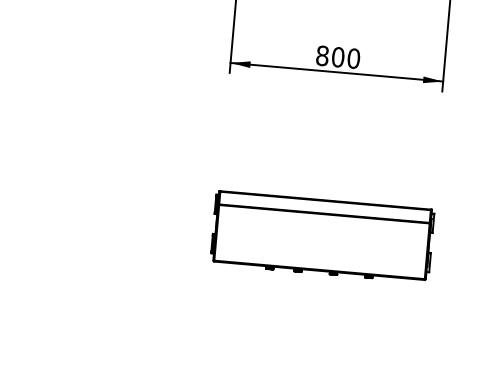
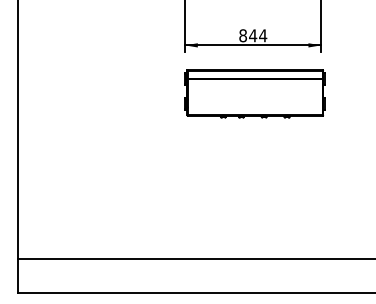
text: (346, 57) -> (258, 35), 800 -> 844
part: (321, 236) -> (254, 93), moved

